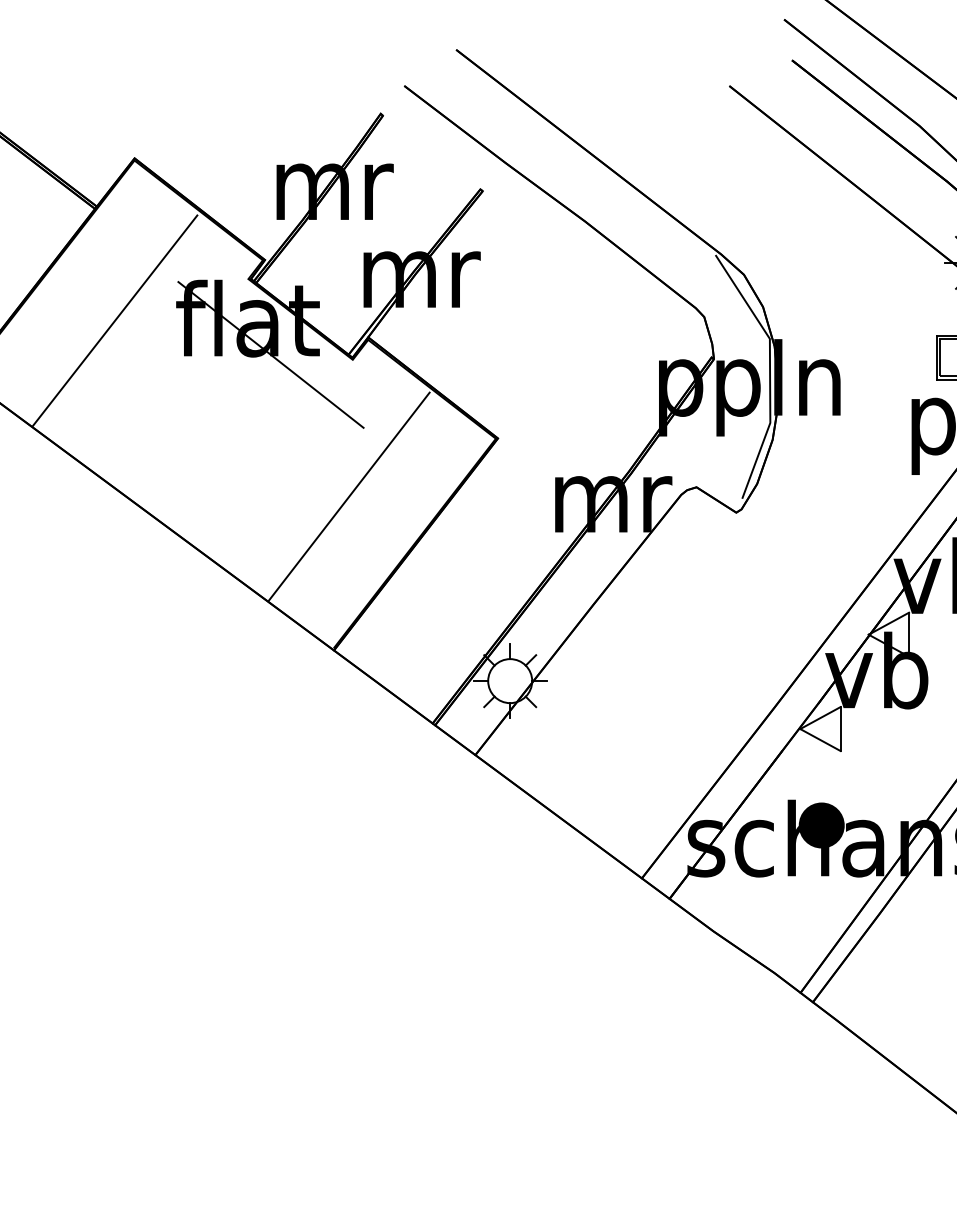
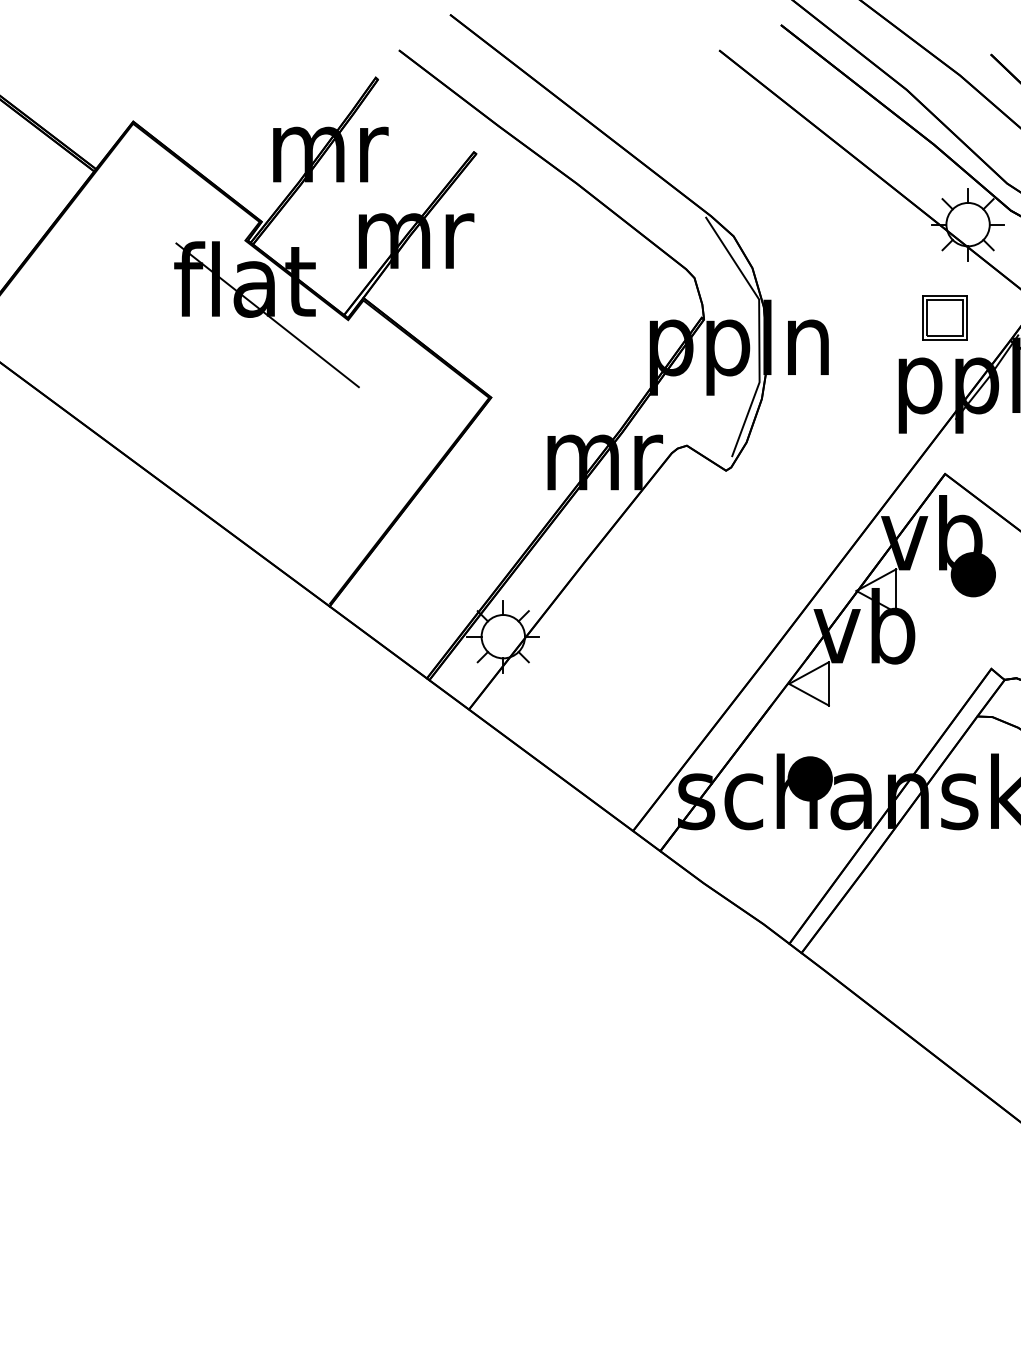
line: (115, 320) -> (114, 281), removed
line: (349, 496) -> (344, 454), removed

